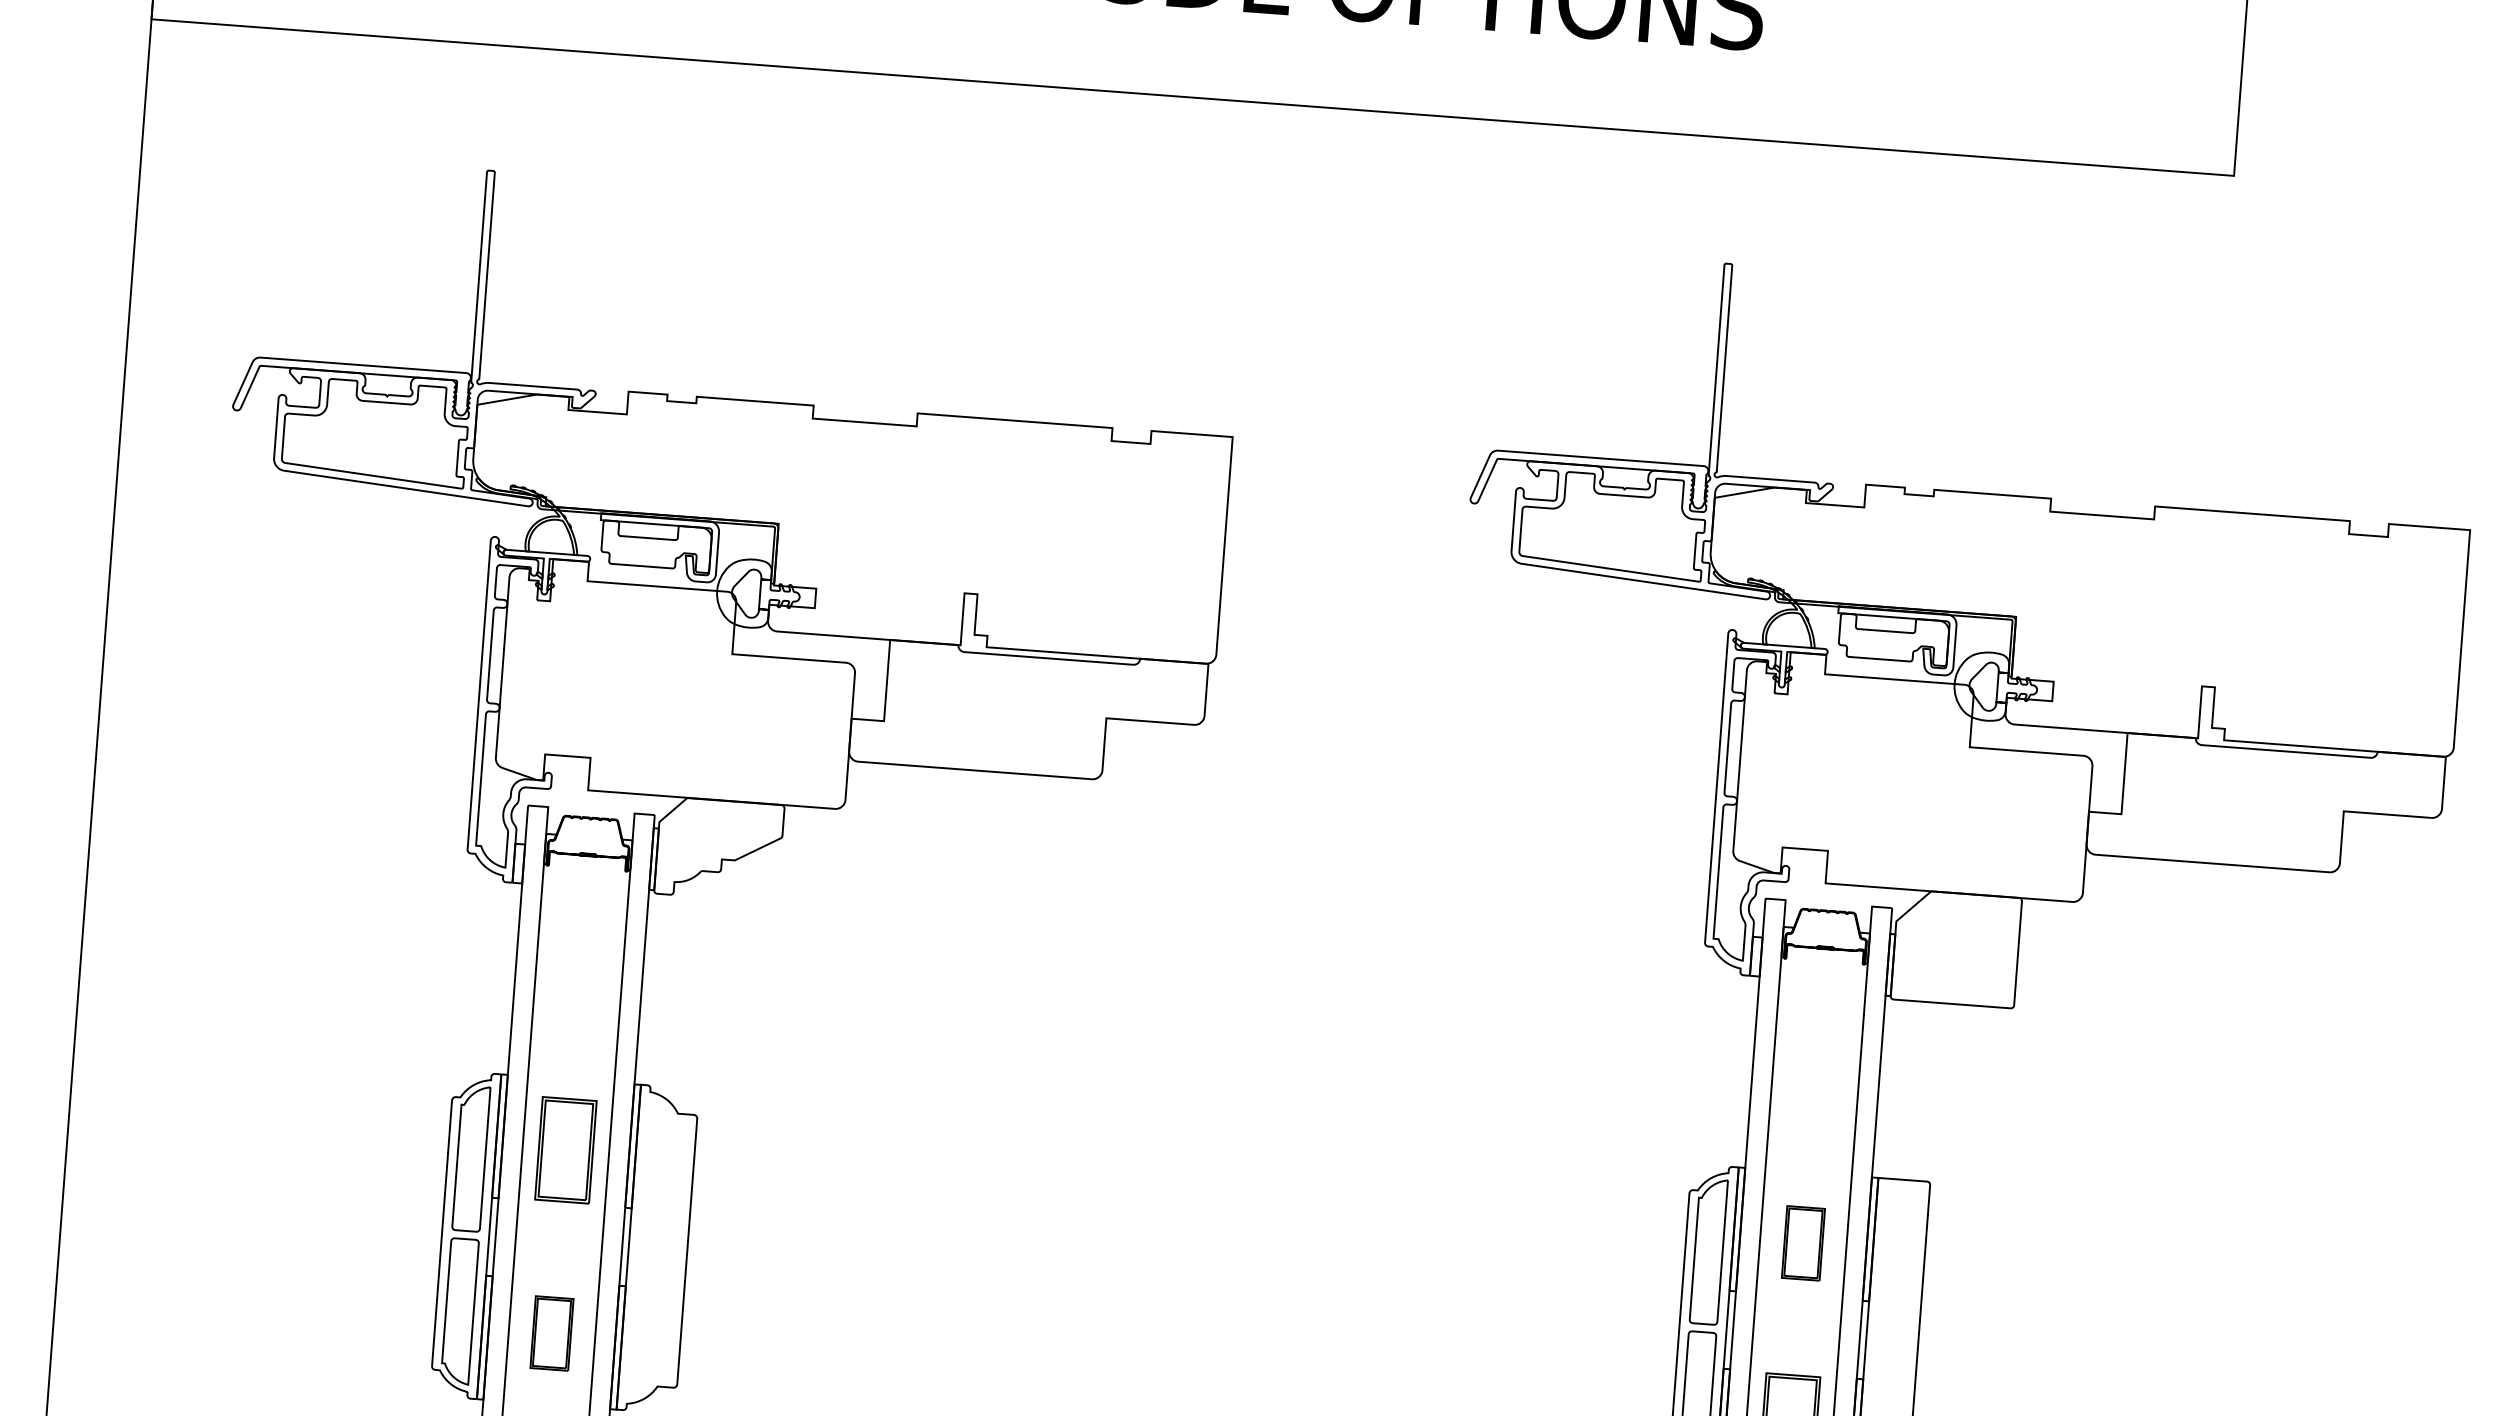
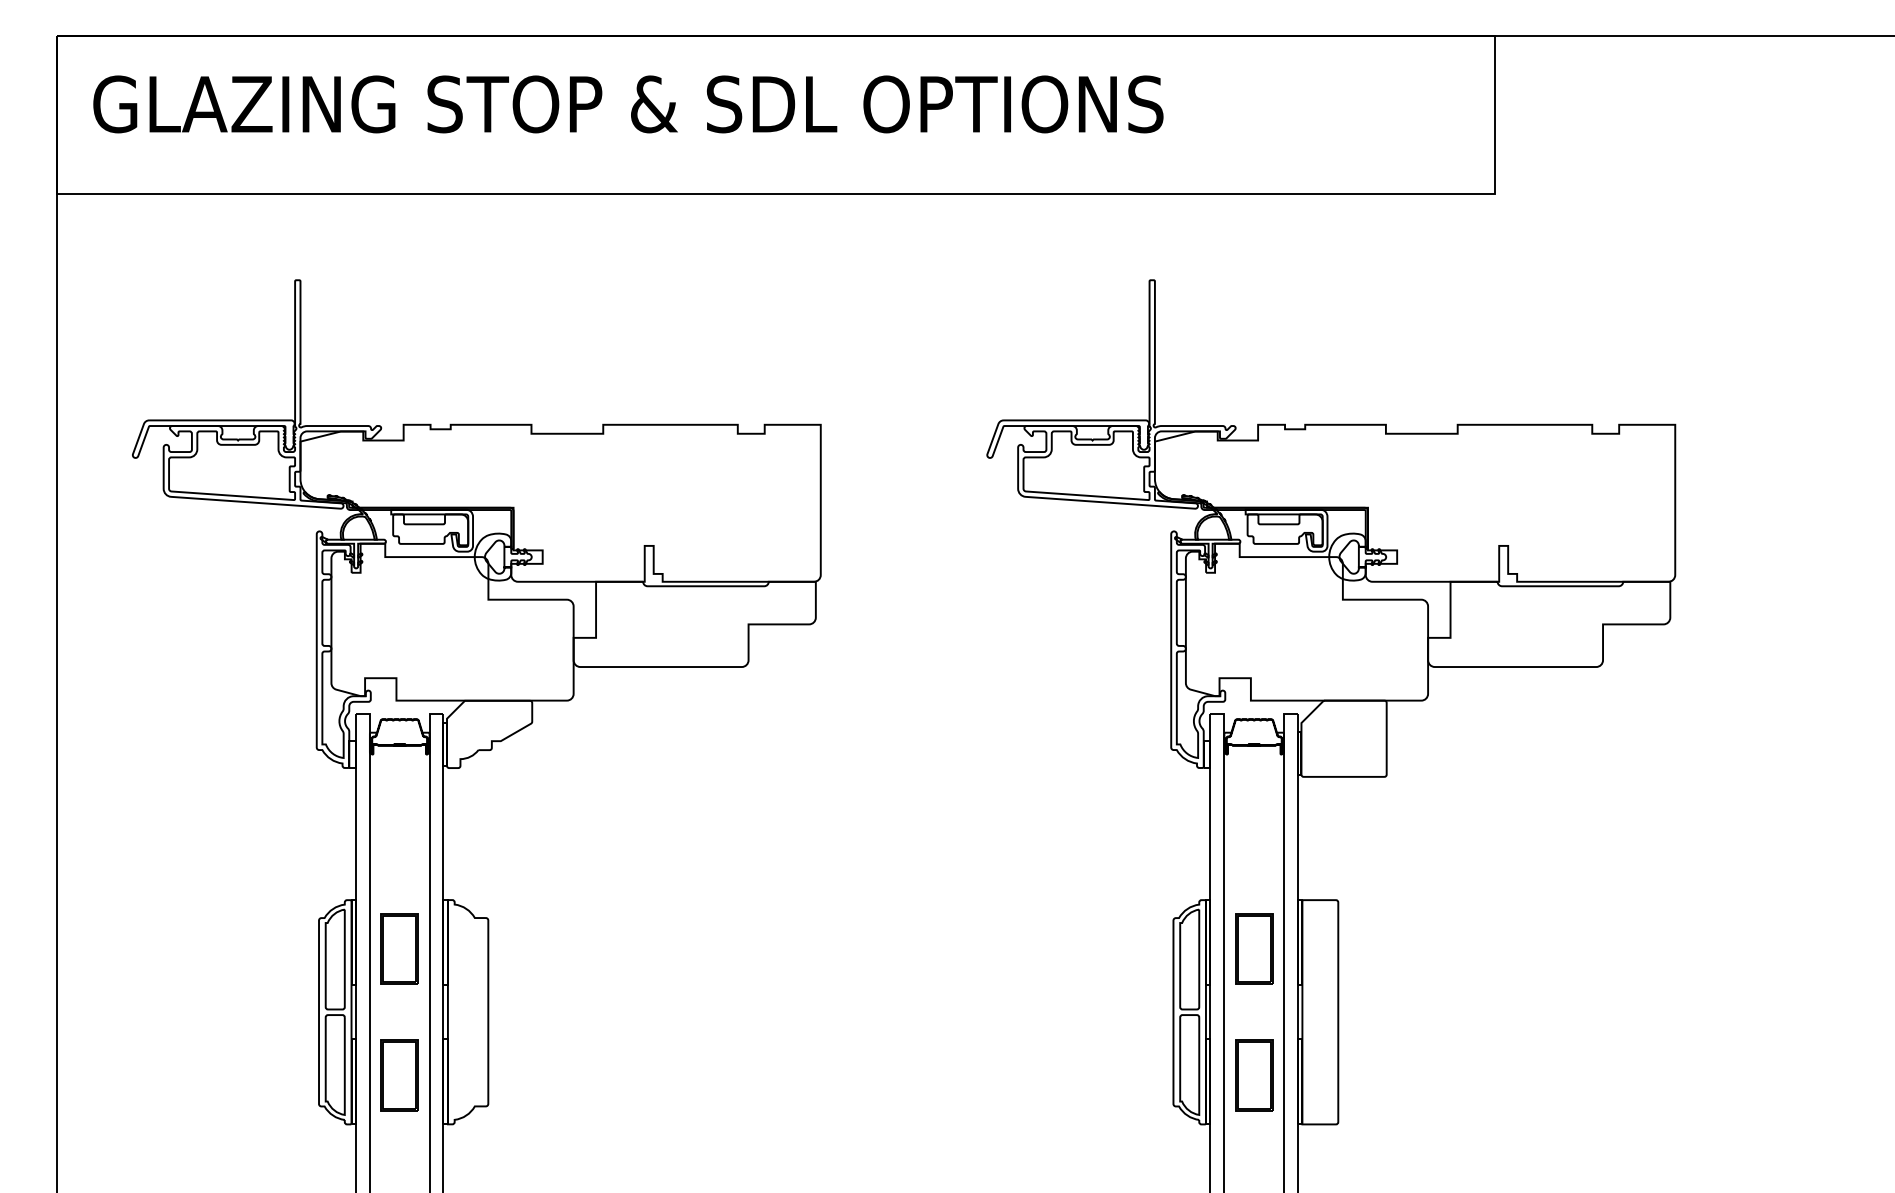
part: (1803, 1242) -> (1254, 948), size x1.43
part: (551, 1333) -> (399, 1075), size x1.43

